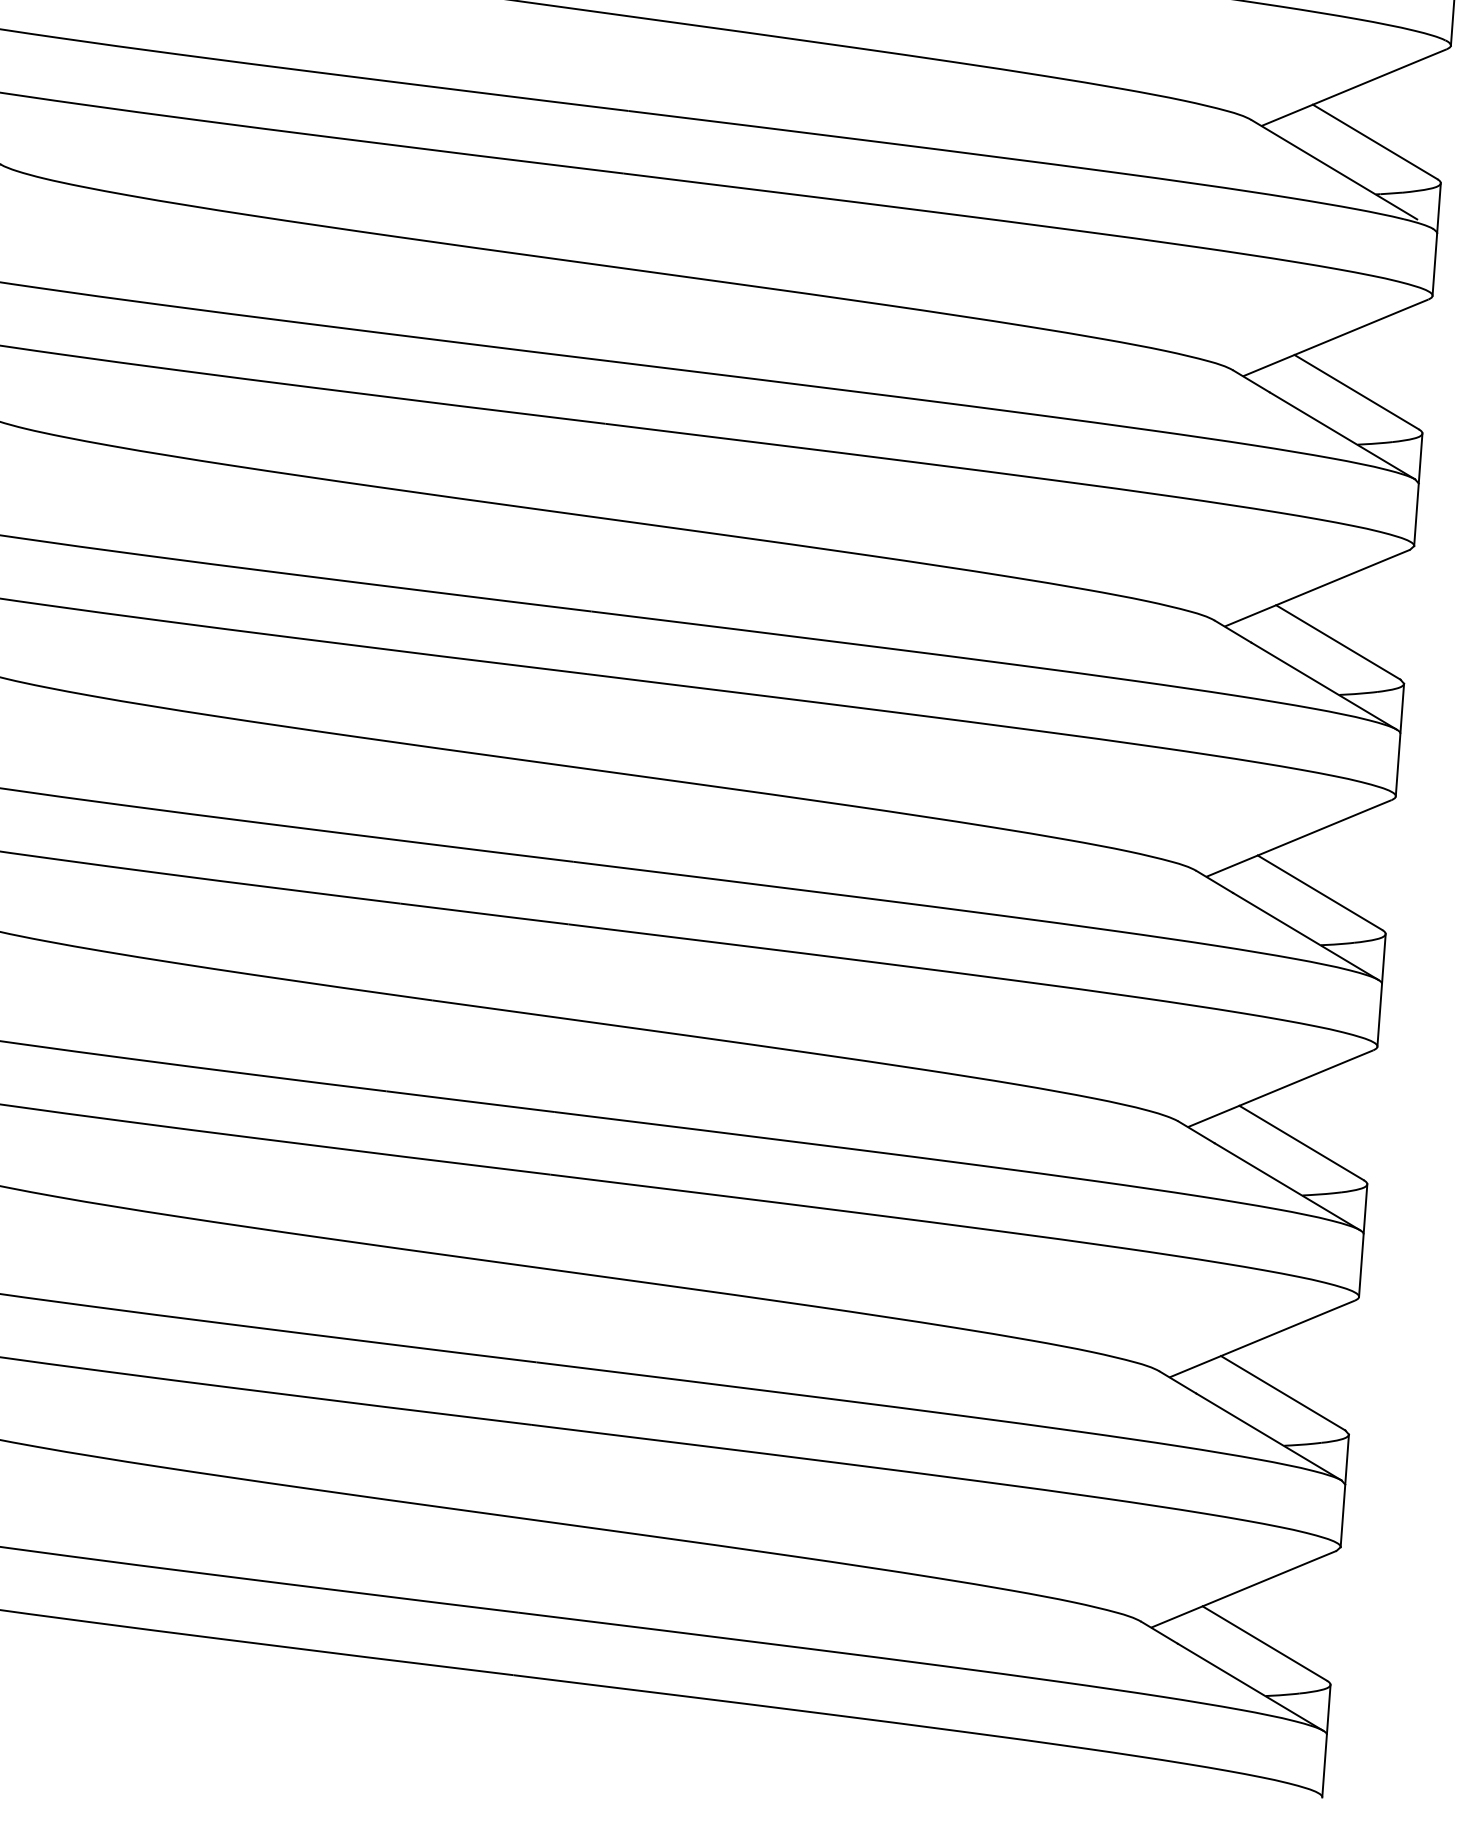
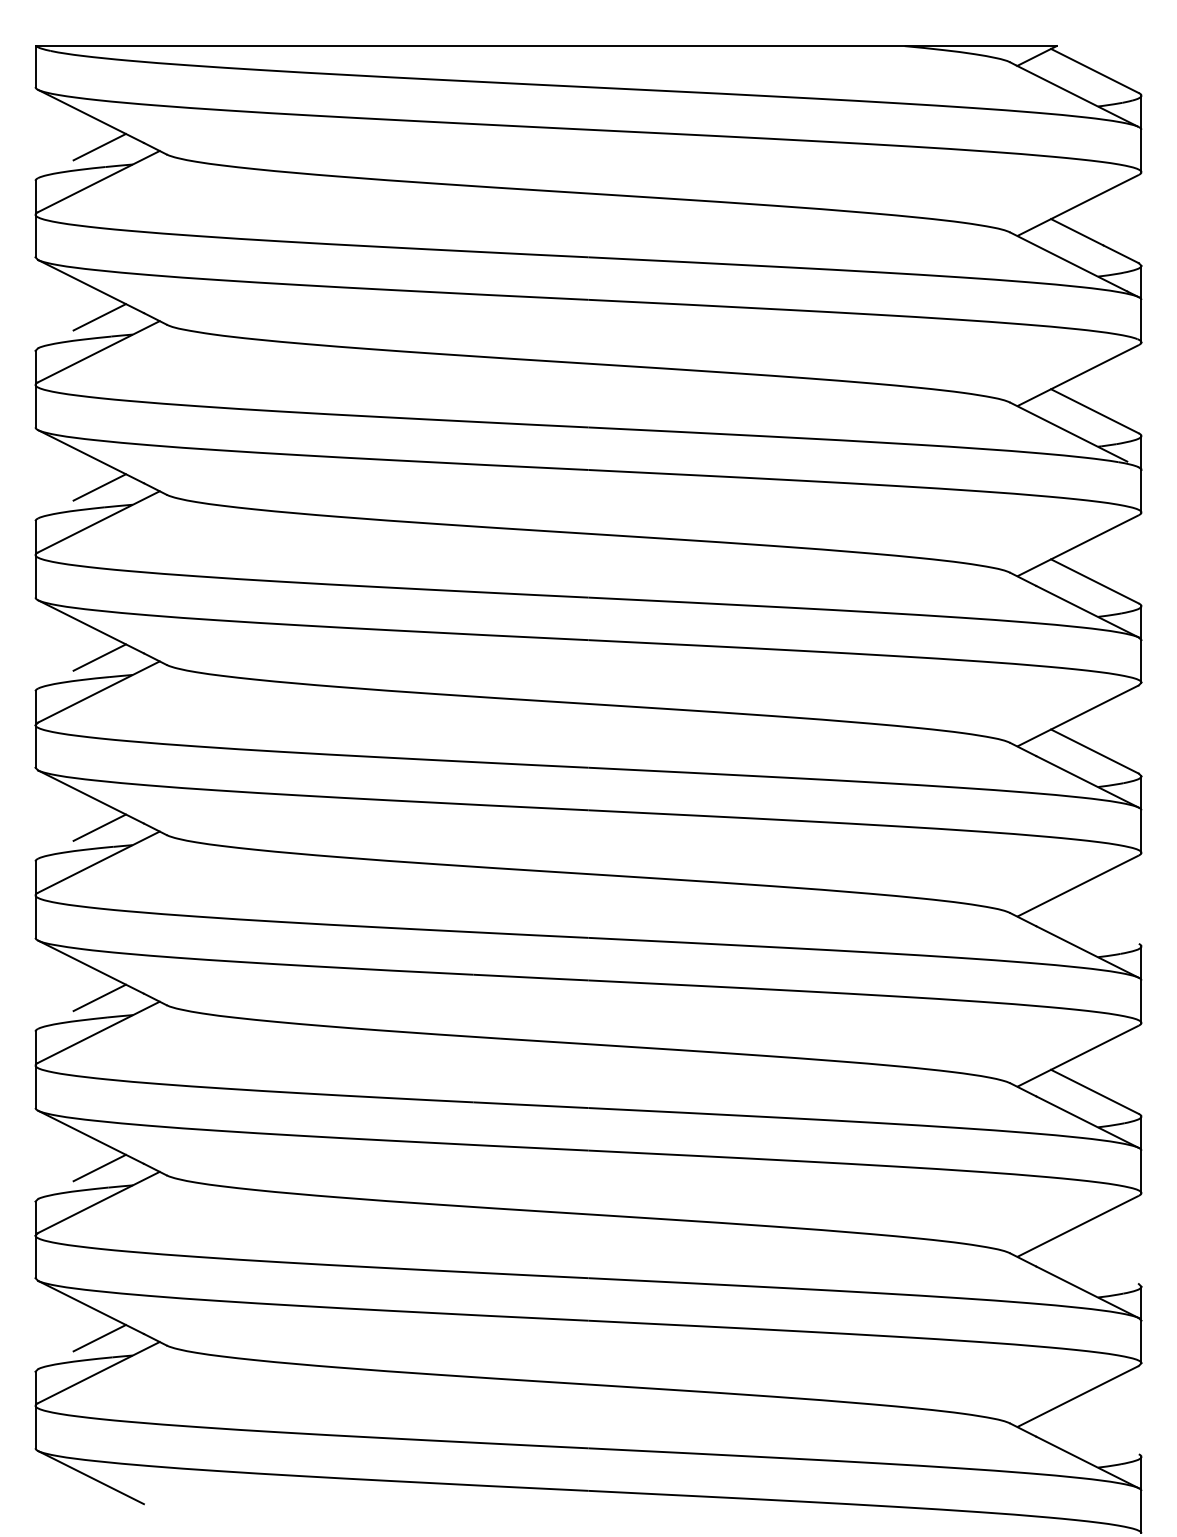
line: (1319, 892) -> (1094, 921), removed
line: (1282, 1392) -> (1094, 1261), removed
line: (1264, 1643) -> (1094, 1432), removed

